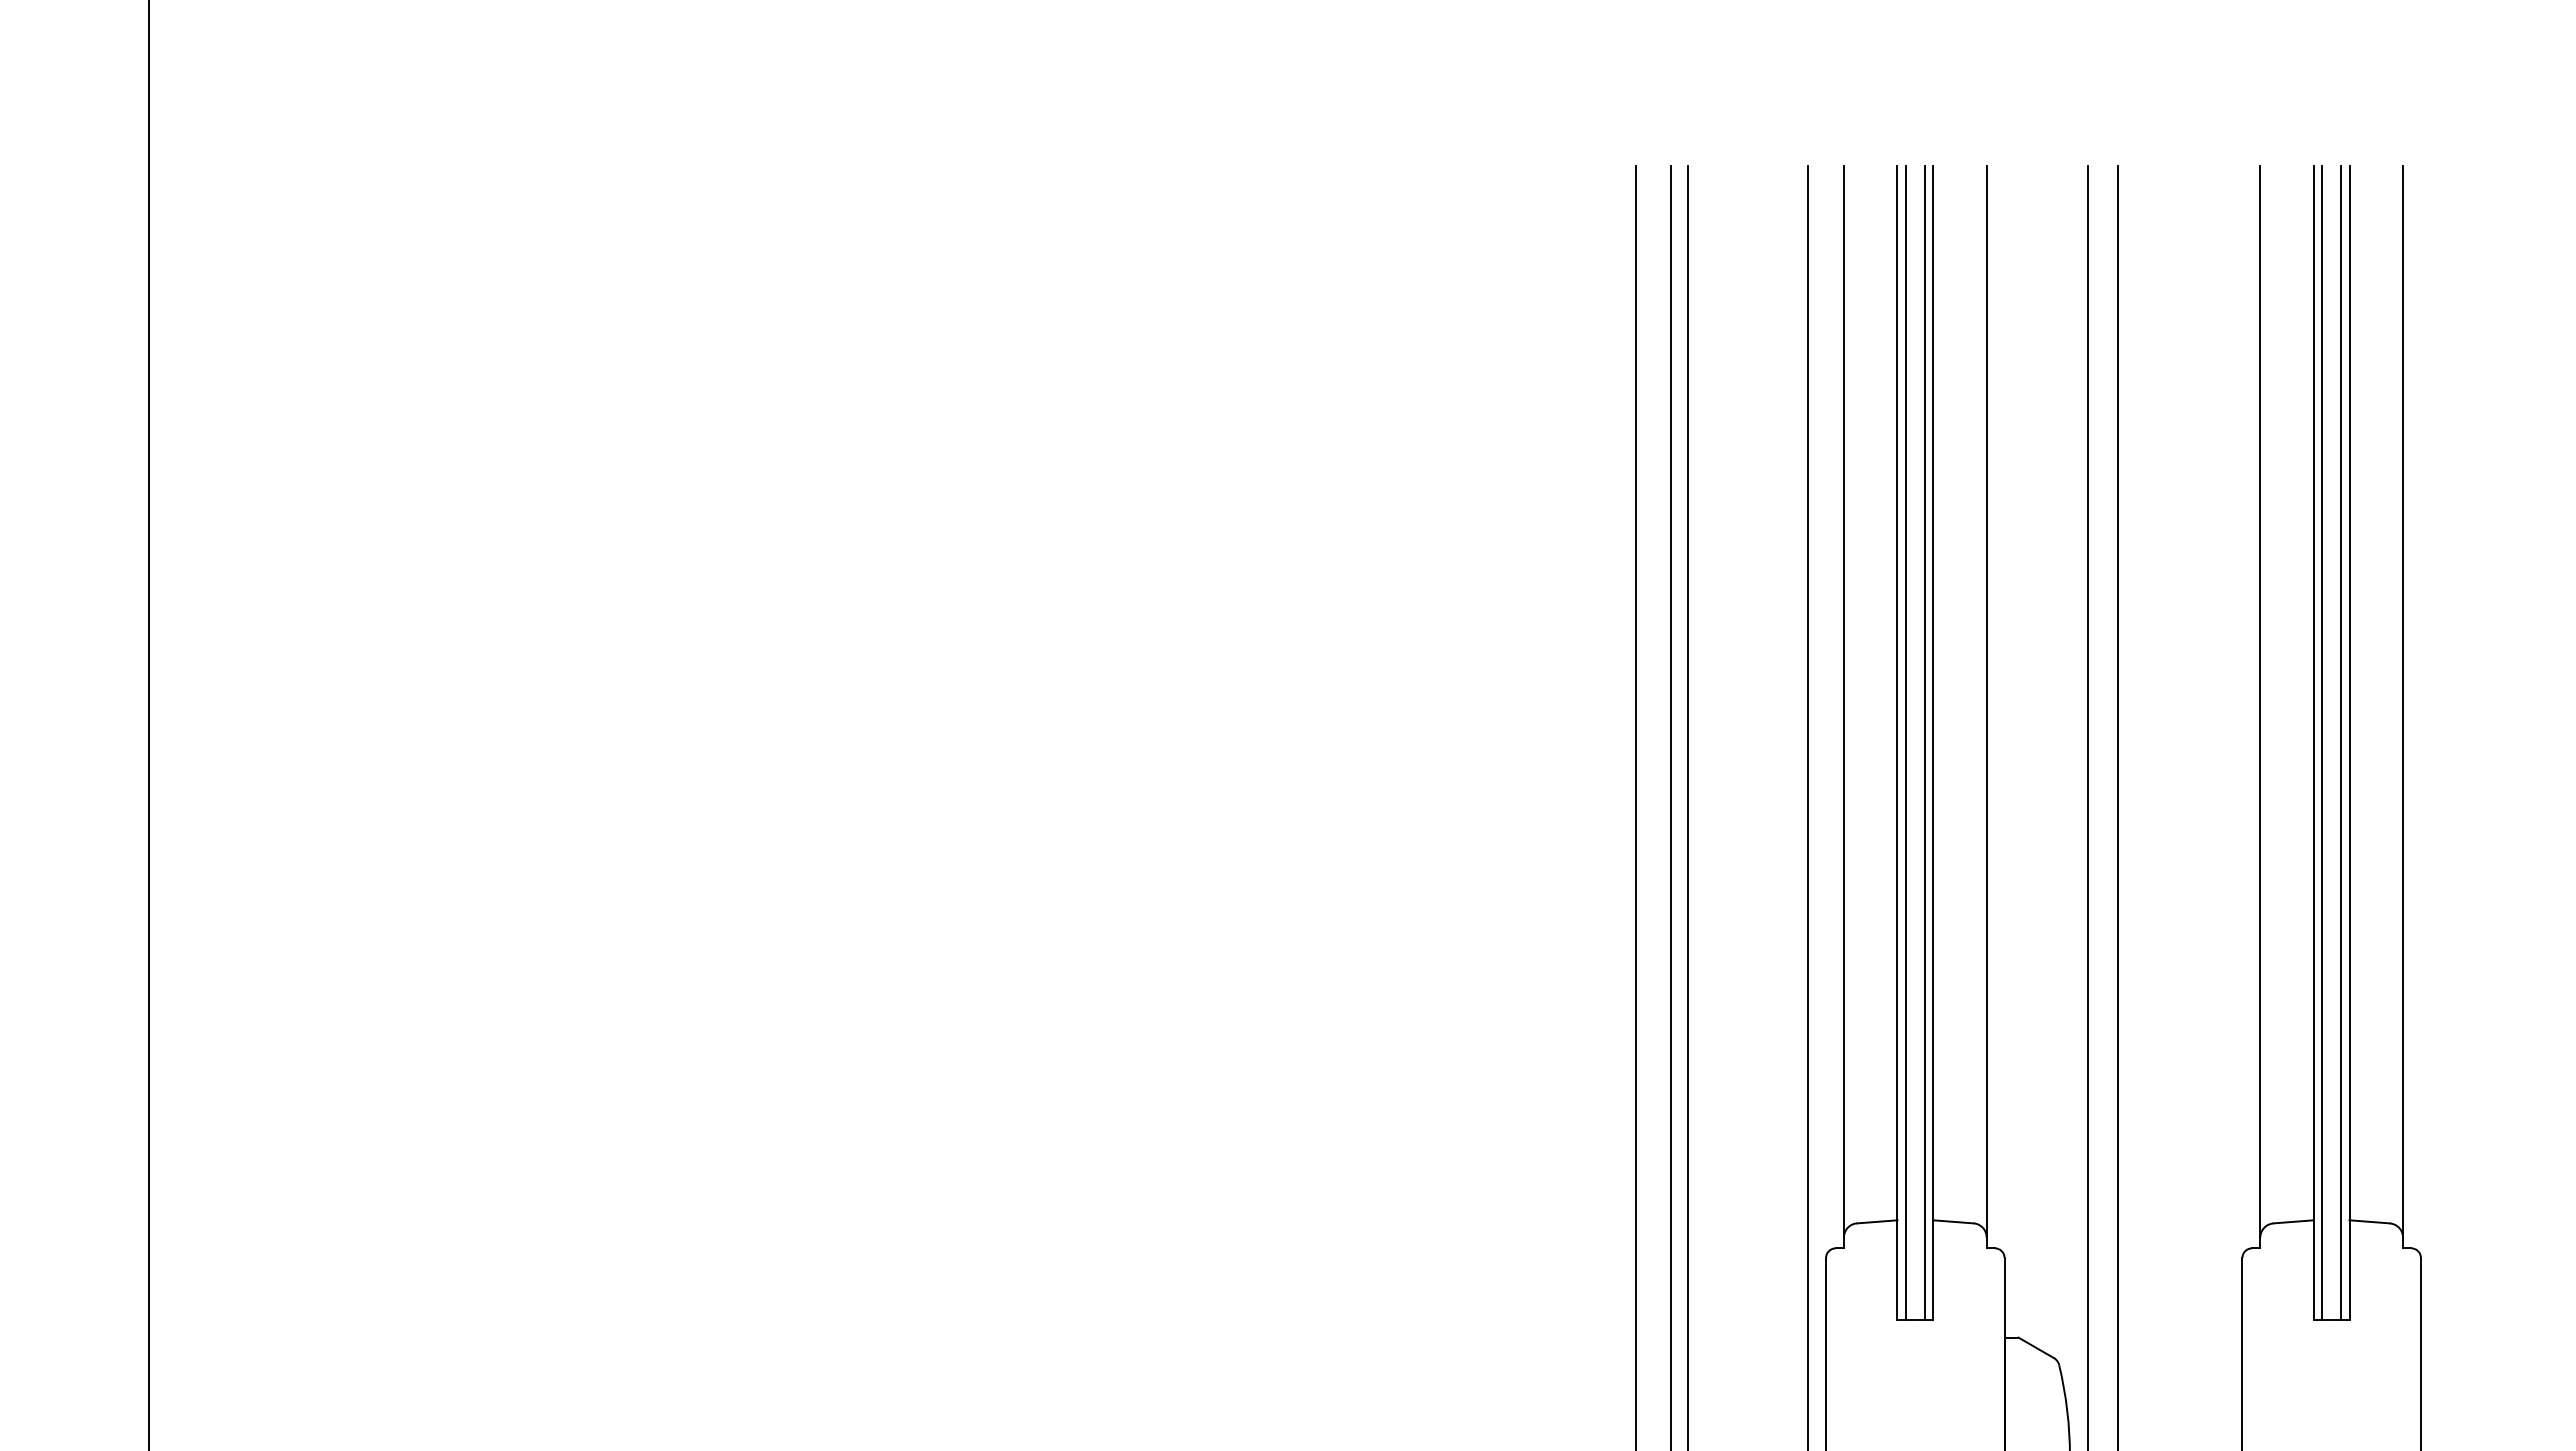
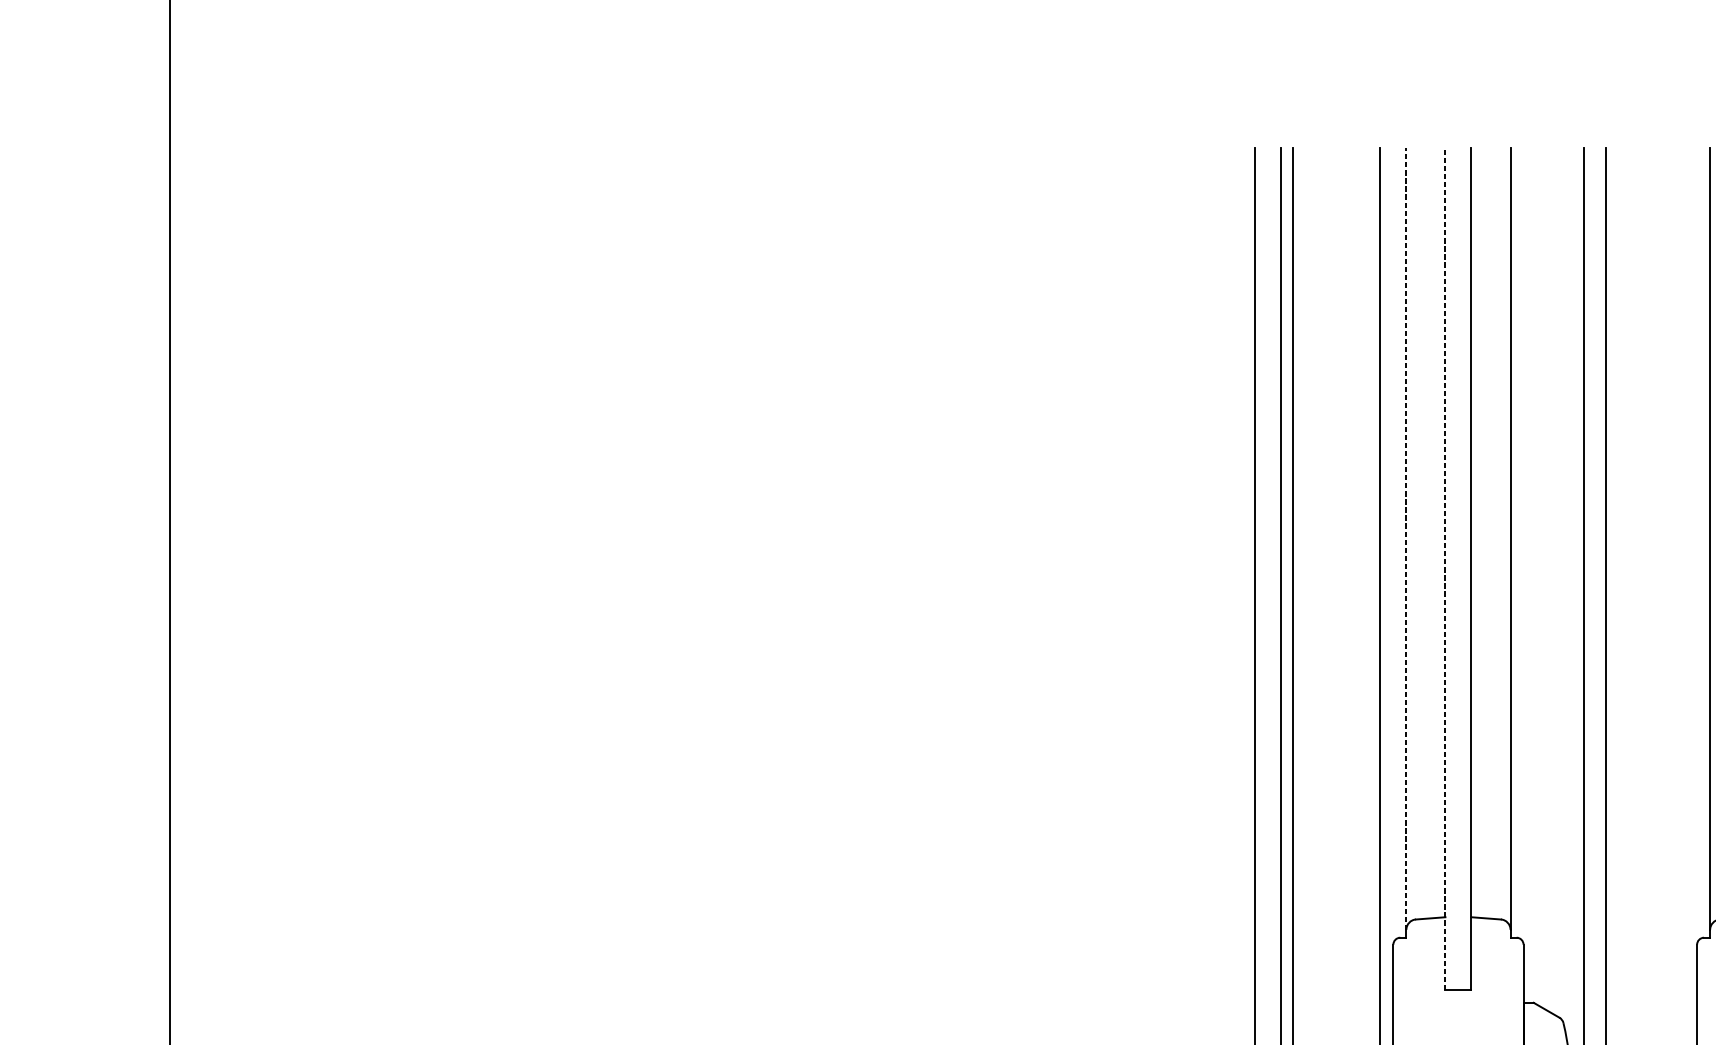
line: (1843, 701) -> (1406, 538), solid -> dashed
line: (1897, 742) -> (1445, 568), solid -> dashed
line: (1905, 742) -> (1451, 568), removed
line: (1924, 742) -> (1465, 568), removed

